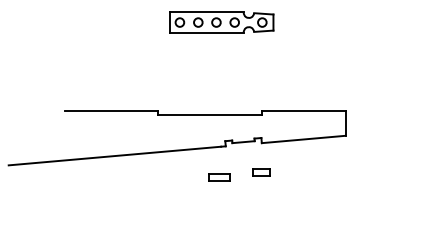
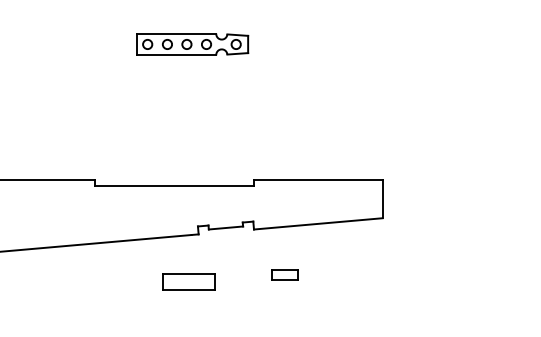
part: (221, 22) -> (192, 44), size x0.7
part: (261, 172) -> (285, 274), moved
part: (219, 177) -> (189, 282), size x1.6

